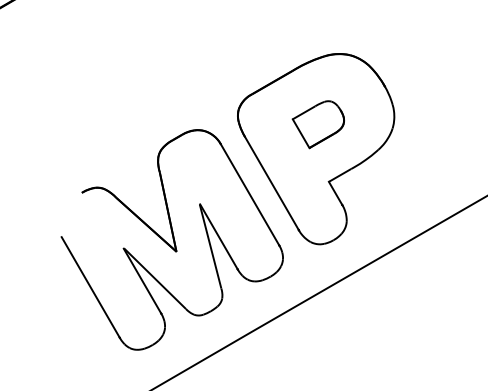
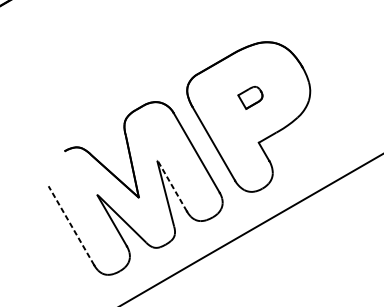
part: (317, 124) -> (249, 97), size x0.6
line: (218, 236) -> (171, 185), solid -> dashed
line: (90, 287) -> (71, 225), solid -> dashed

